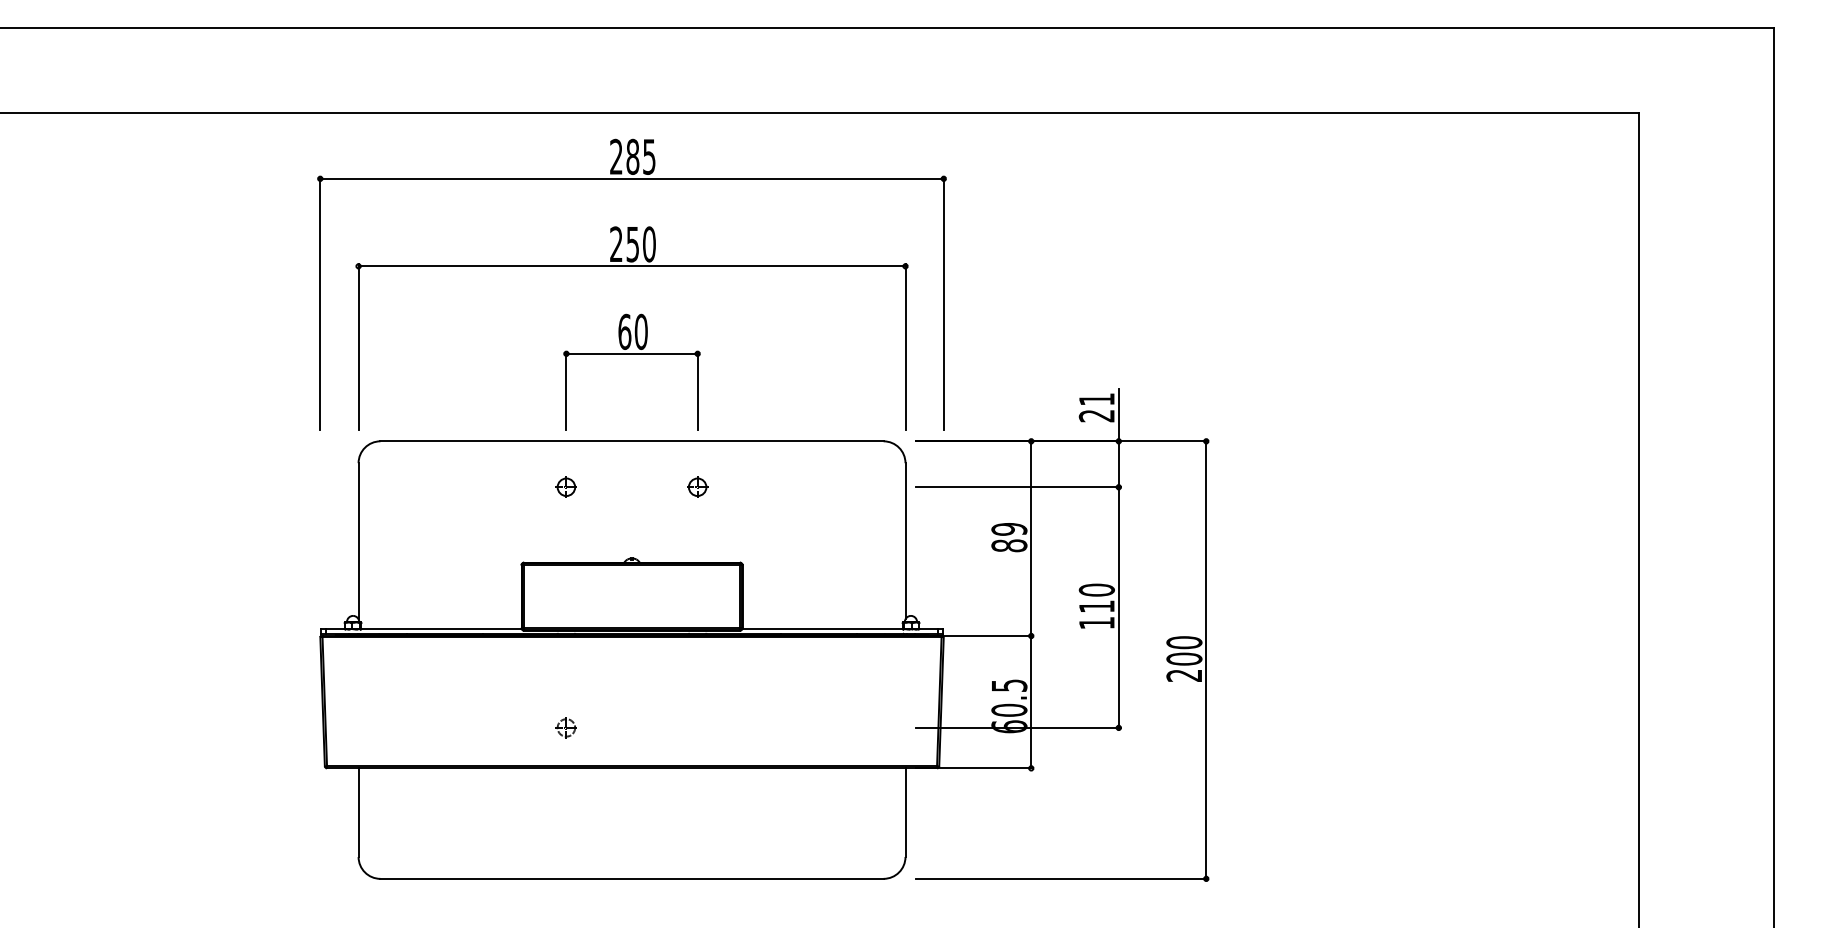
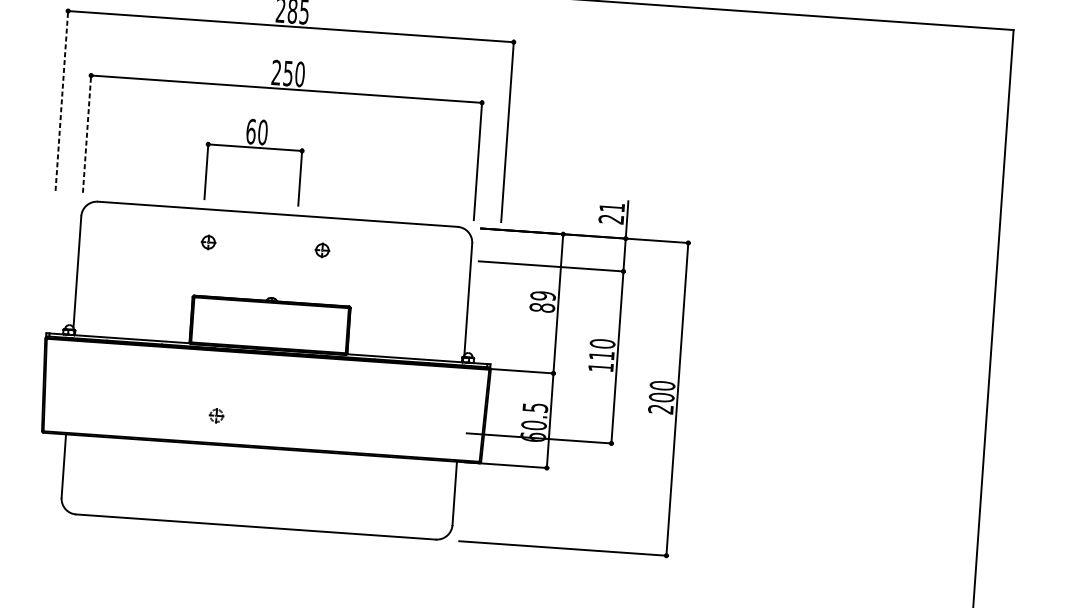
line: (320, 303) -> (62, 100), solid -> dashed
line: (358, 346) -> (87, 132), solid -> dashed
part: (631, 354) -> (254, 148), moved
part: (565, 486) -> (208, 241), moved

